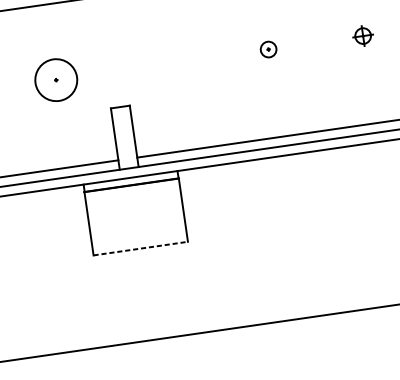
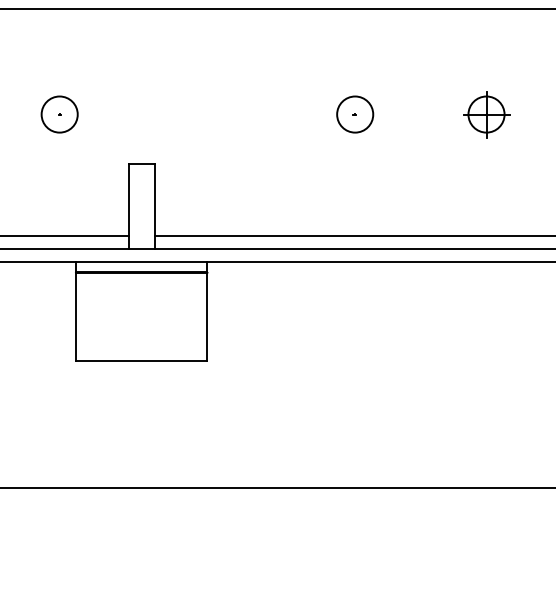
part: (362, 35) -> (486, 114), size x1.67
circle: (268, 49) -> (355, 114), size x1.67
circle: (56, 80) -> (59, 114), size x0.62
line: (140, 248) -> (141, 360), dashed -> solid

